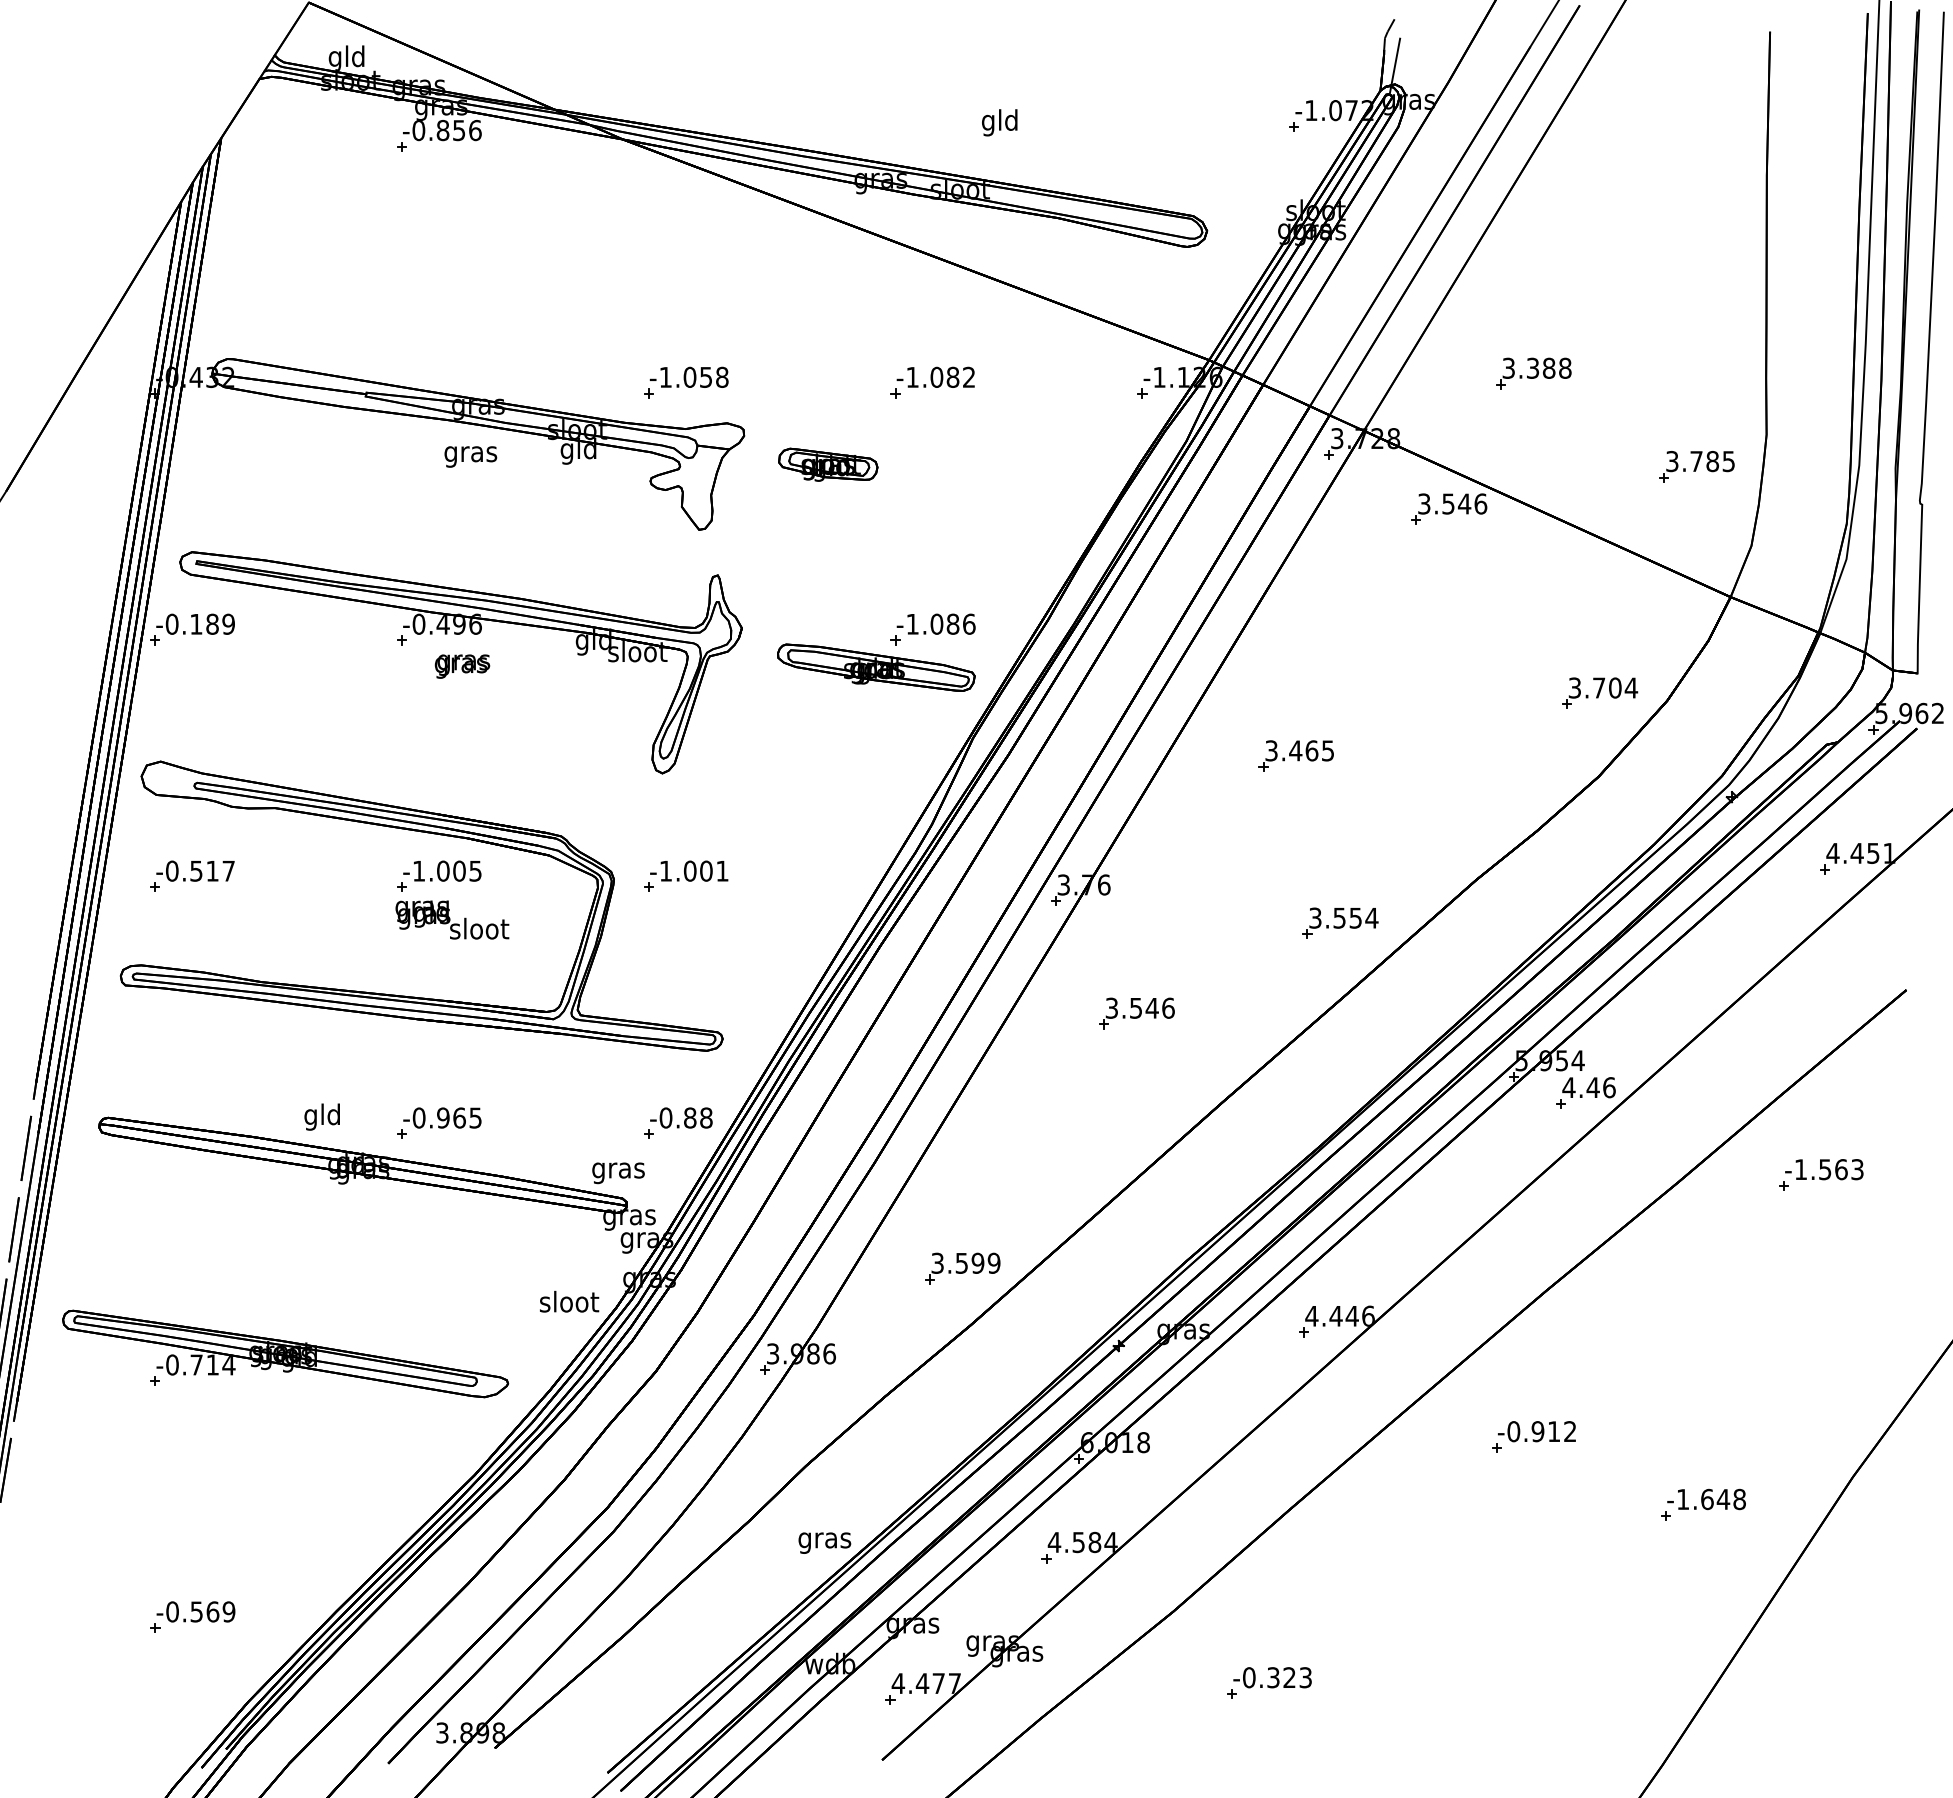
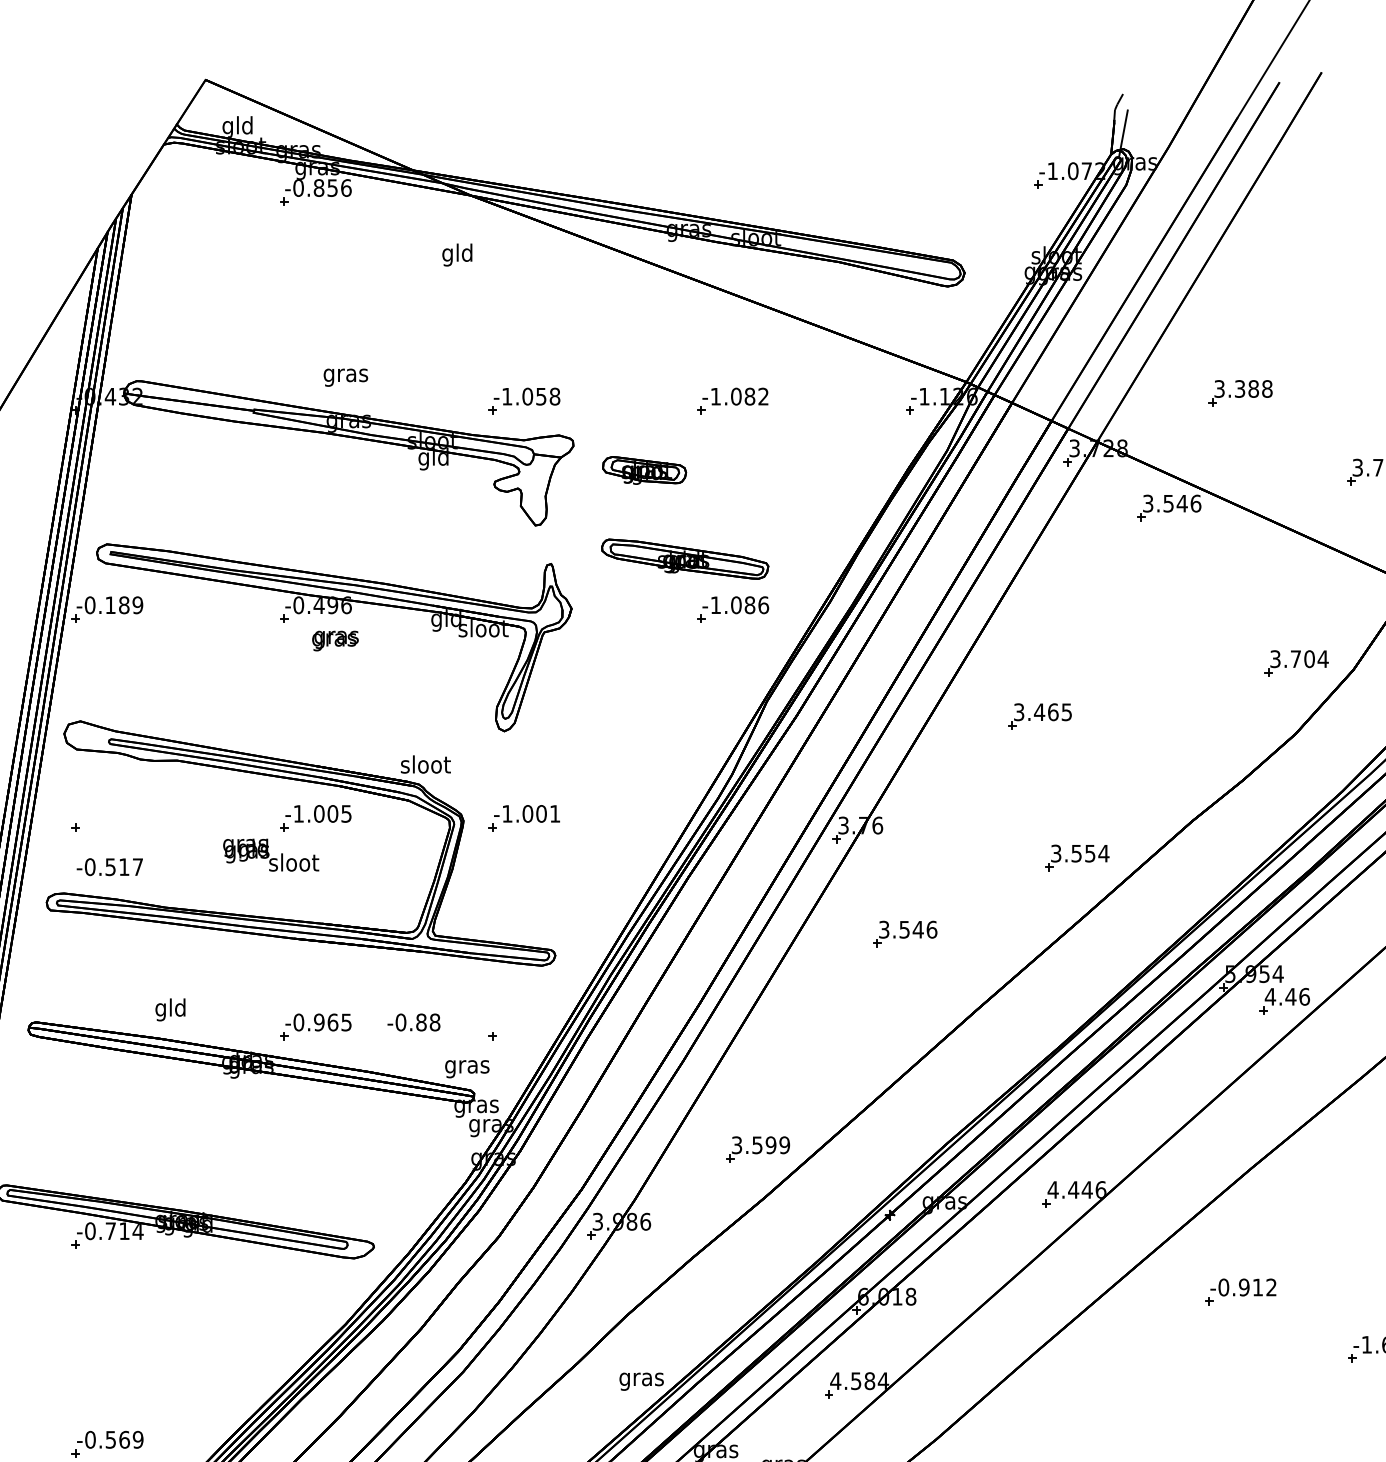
text: (999, 122) -> (457, 254), moved
text: (470, 456) -> (345, 377), moved
part: (876, 667) -> (685, 558), moved
text: (195, 870) -> (109, 866), moved
text: (452, 919) -> (271, 854), moved
text: (321, 1116) -> (169, 1009), moved
text: (681, 1117) -> (414, 1022), moved
text: (569, 1301) -> (425, 764), moved

